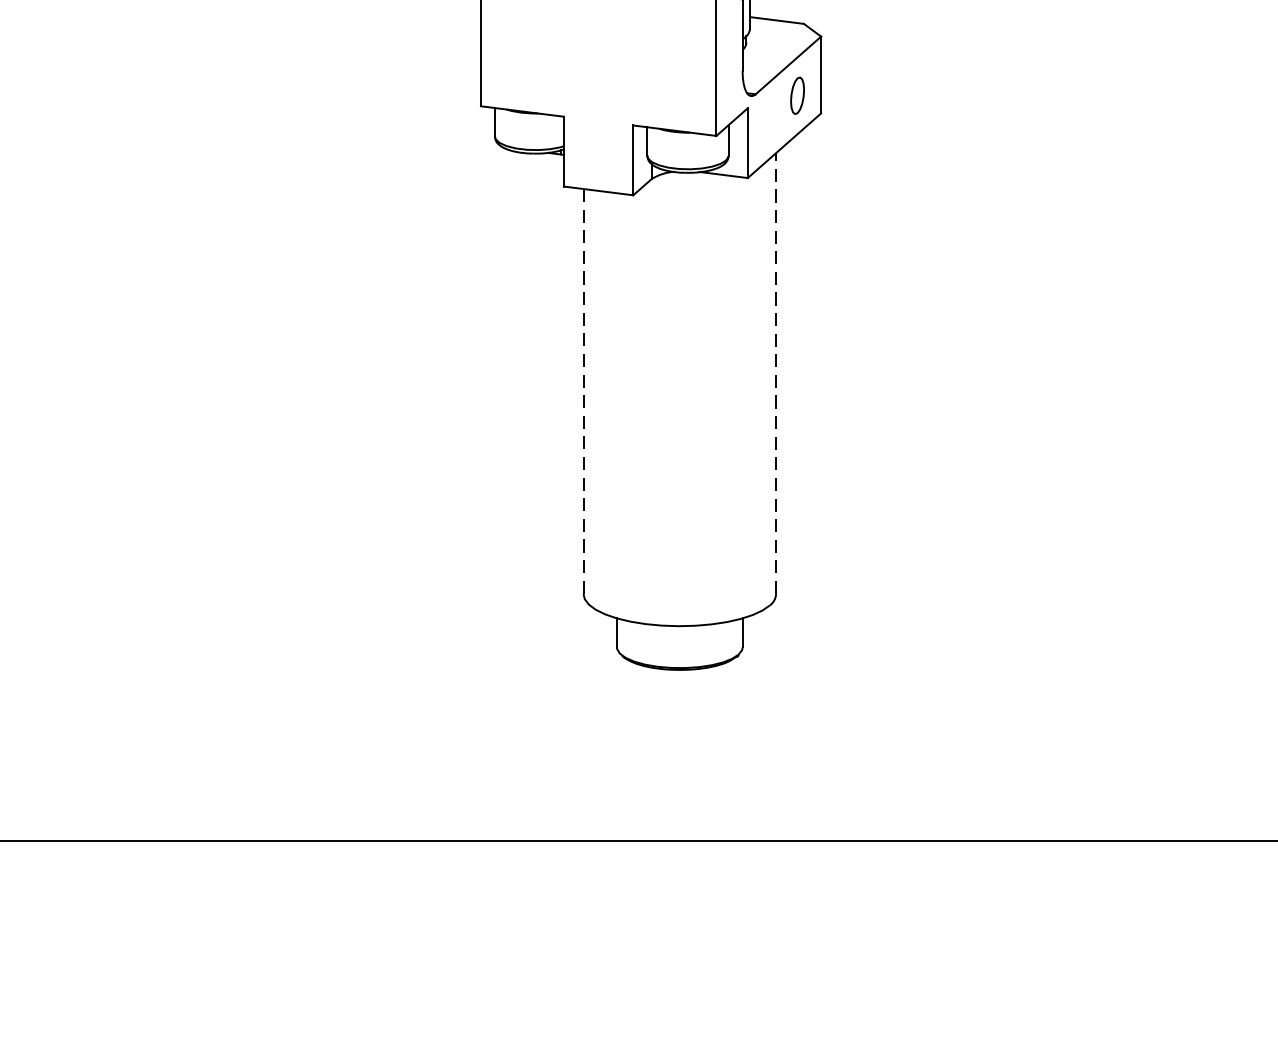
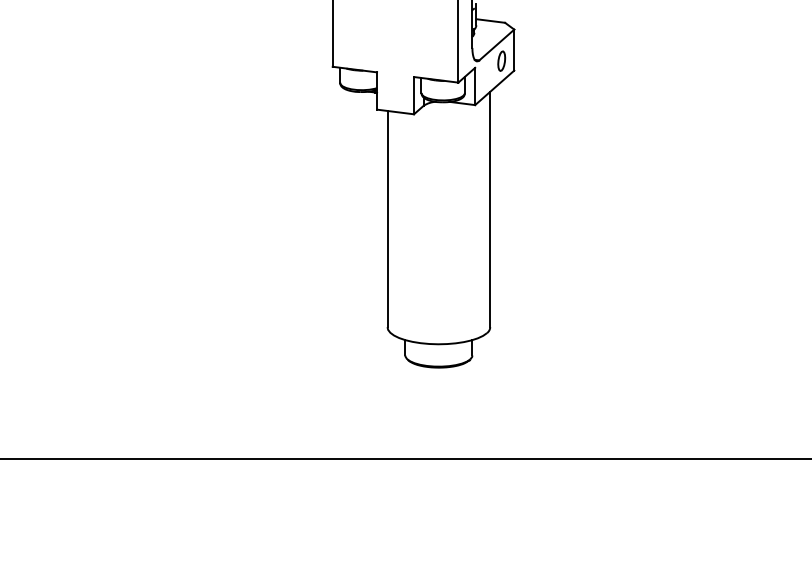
line: (776, 373) -> (490, 209), dashed -> solid
line: (583, 392) -> (387, 219), dashed -> solid

